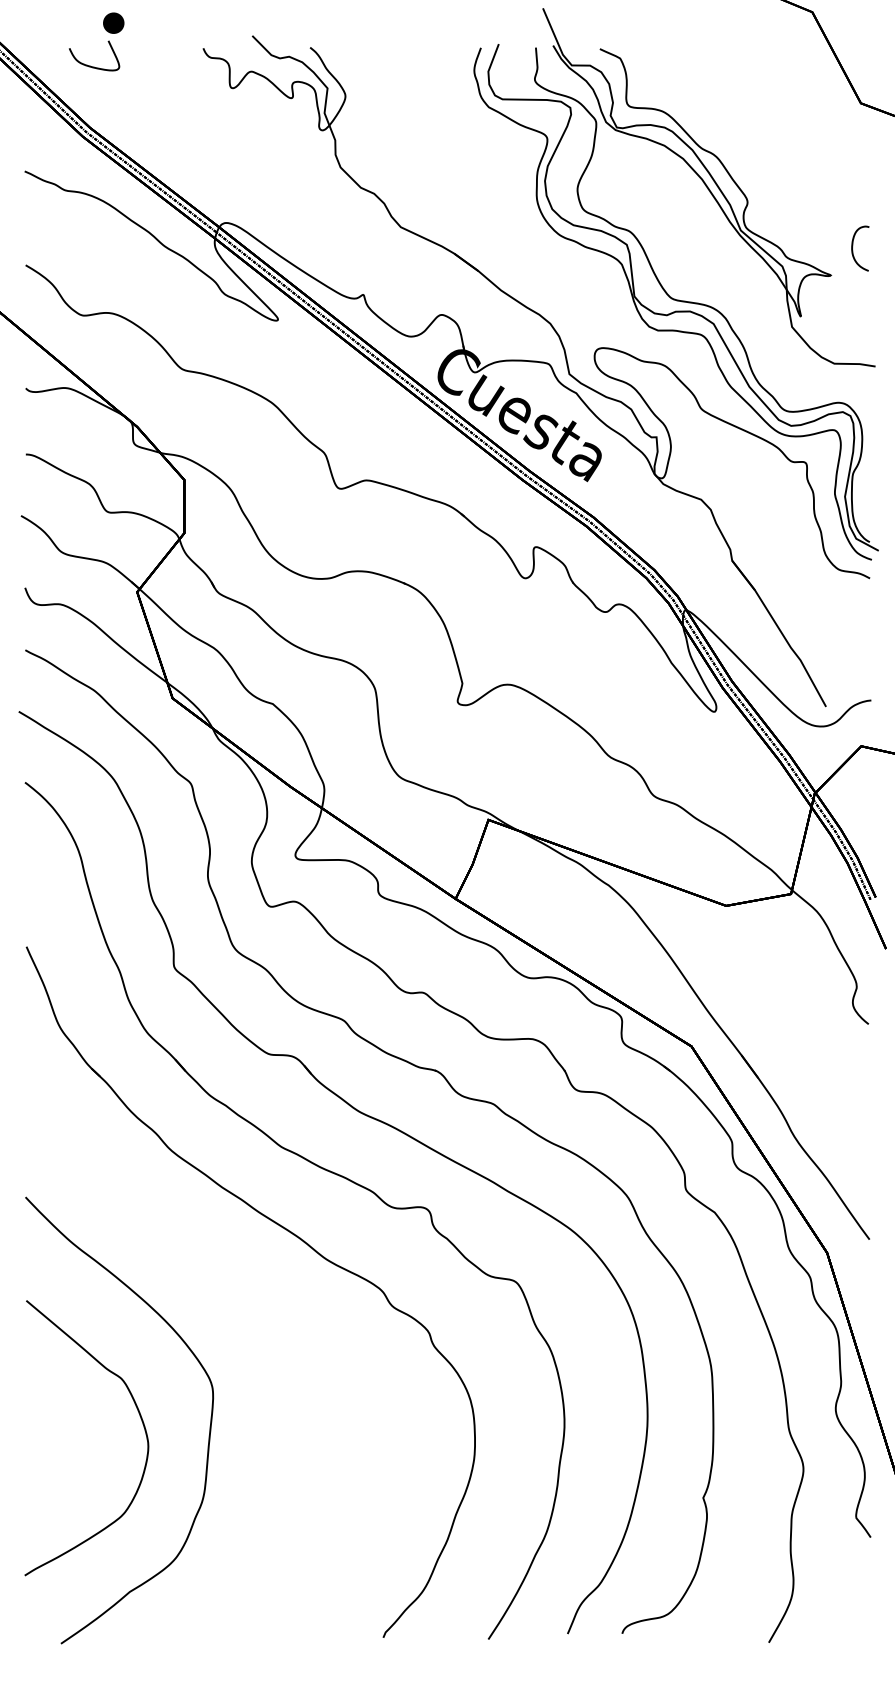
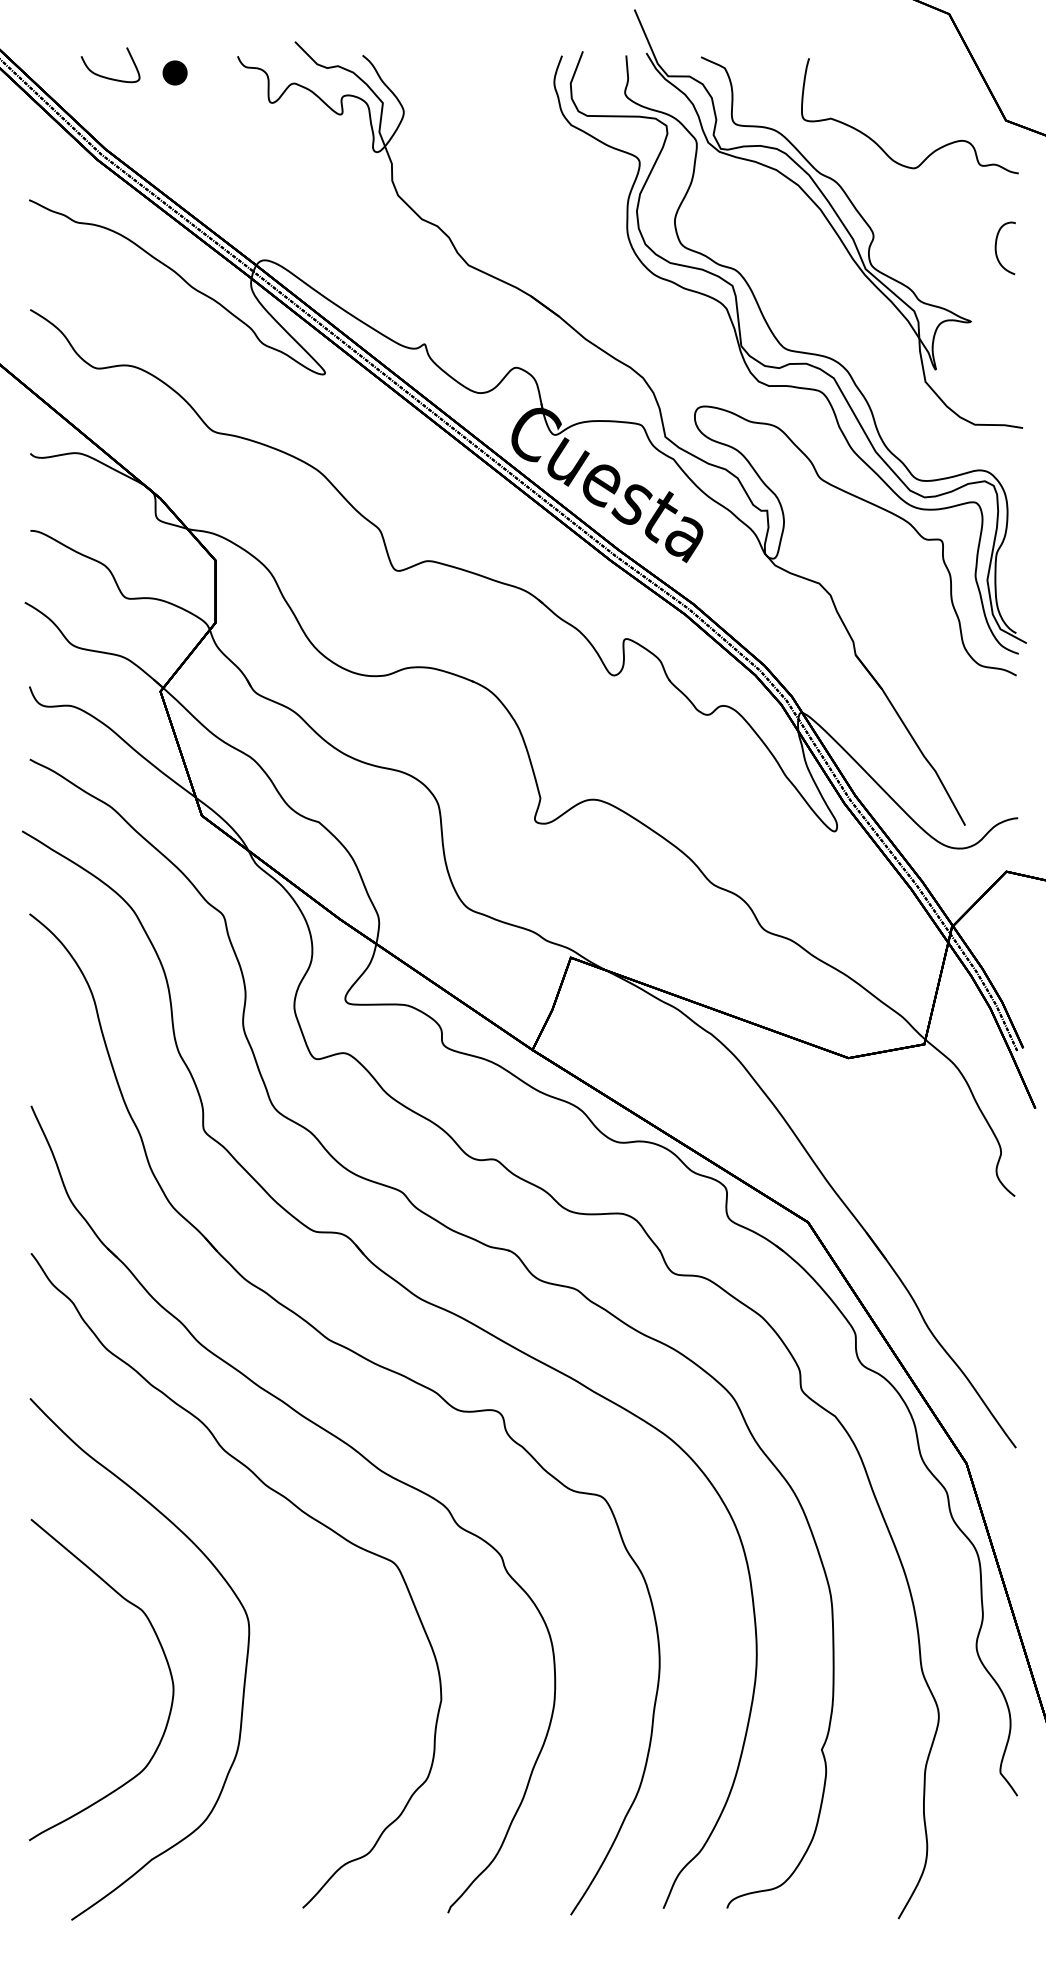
part: (113, 22) -> (174, 72), moved
curve: (752, 124) -> (879, 145), added
curve: (852, 248) -> (996, 248), moved
part: (251, 1289) -> (294, 1506), added

